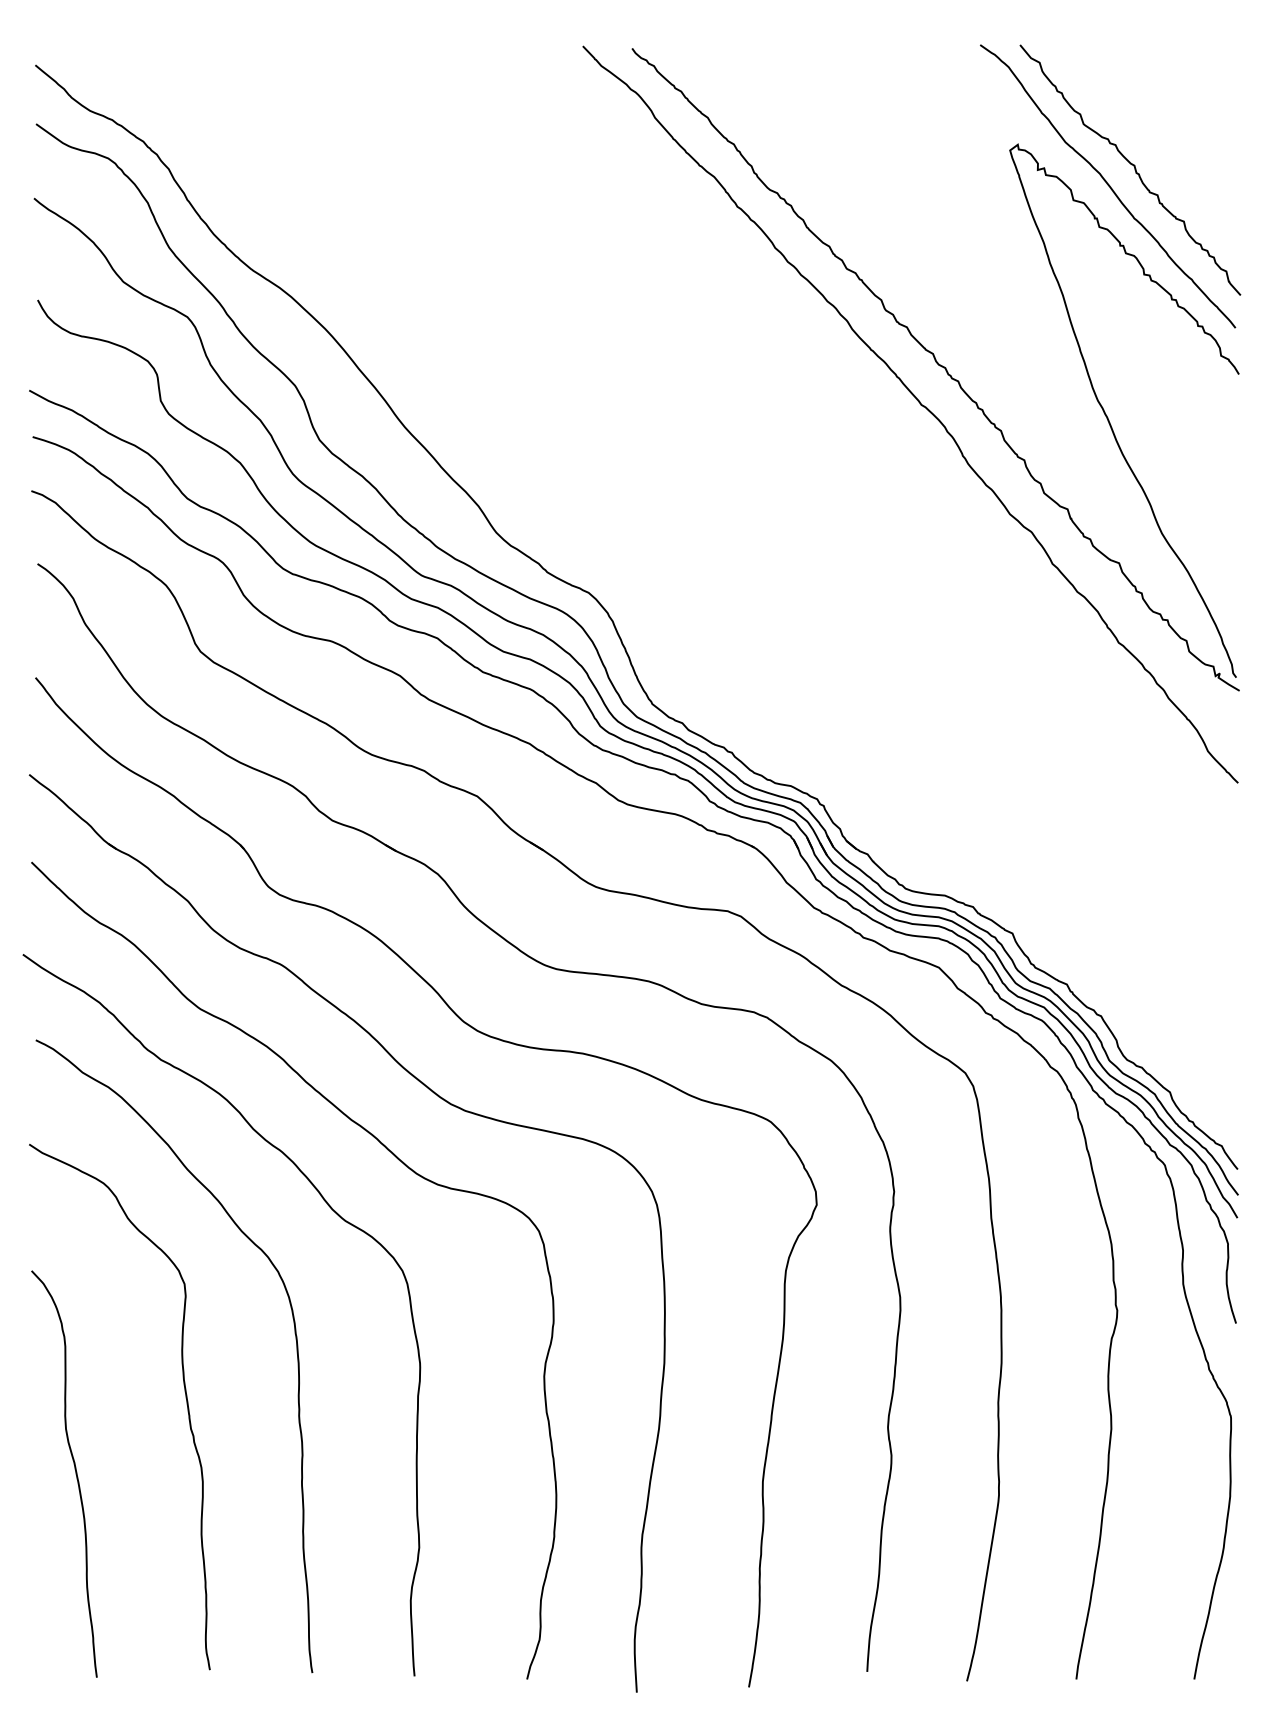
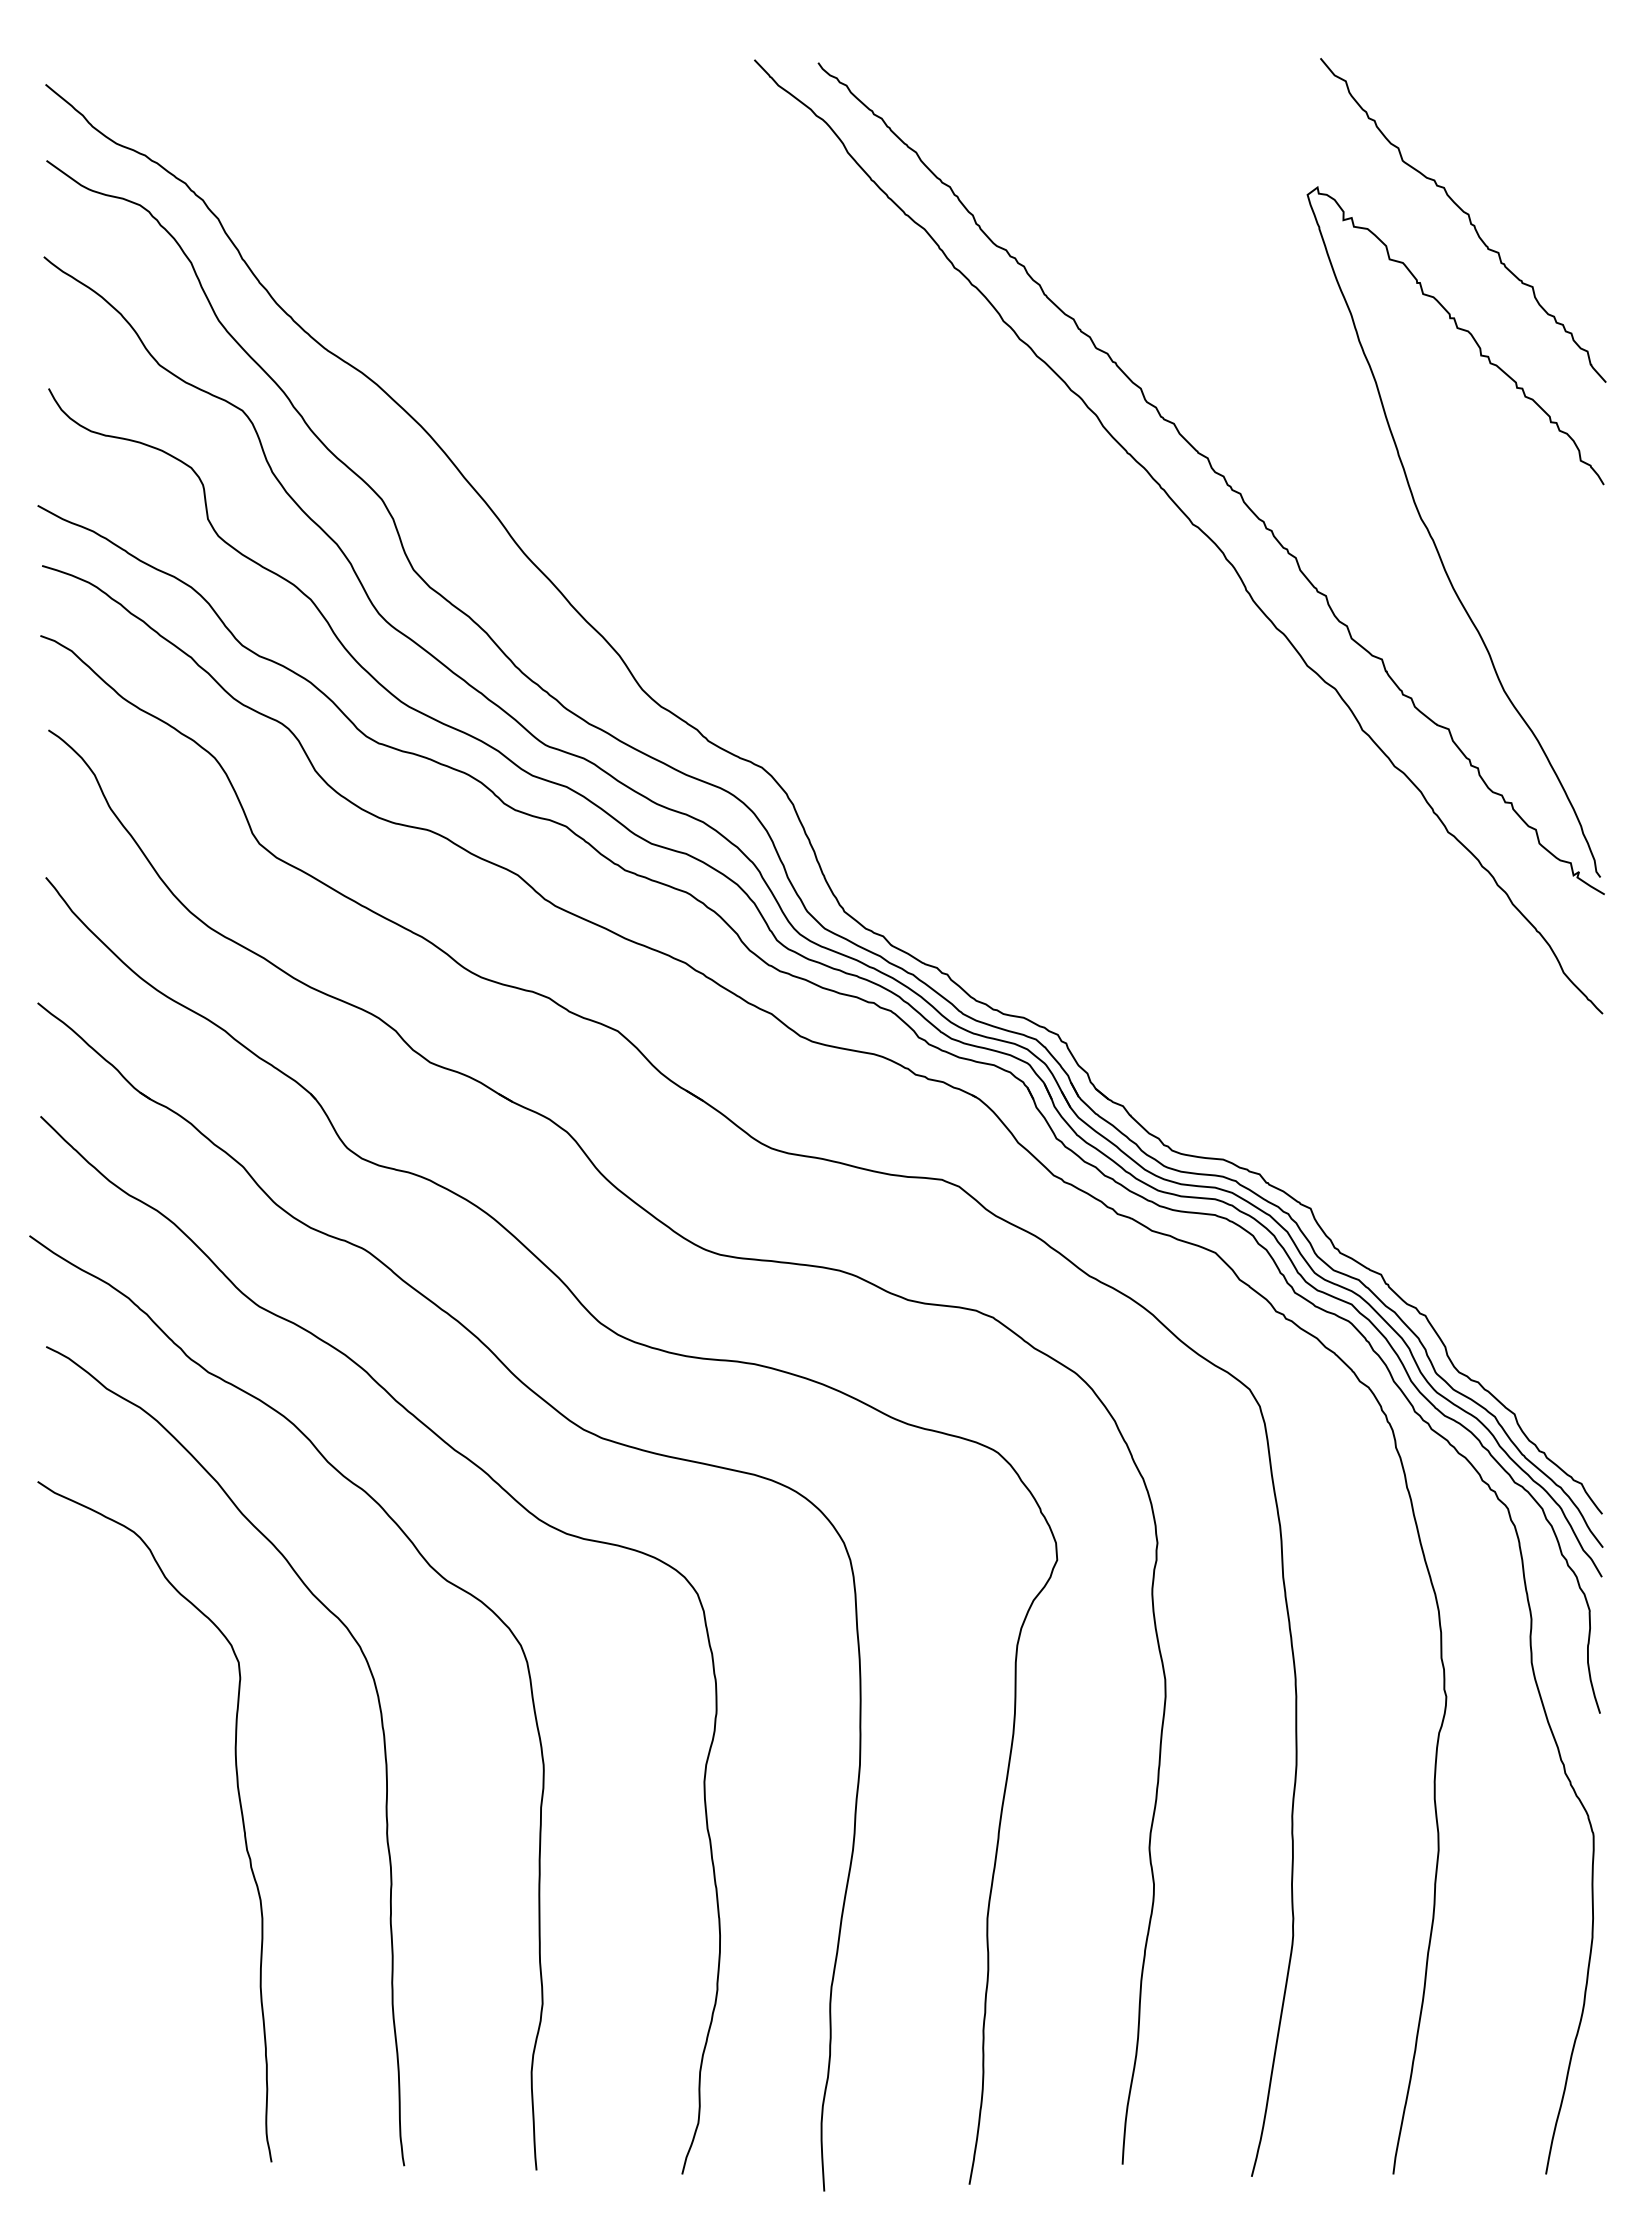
curve: (1108, 185) -> (1434, 240), removed
curve: (75, 1473) -> (97, 1907), removed

